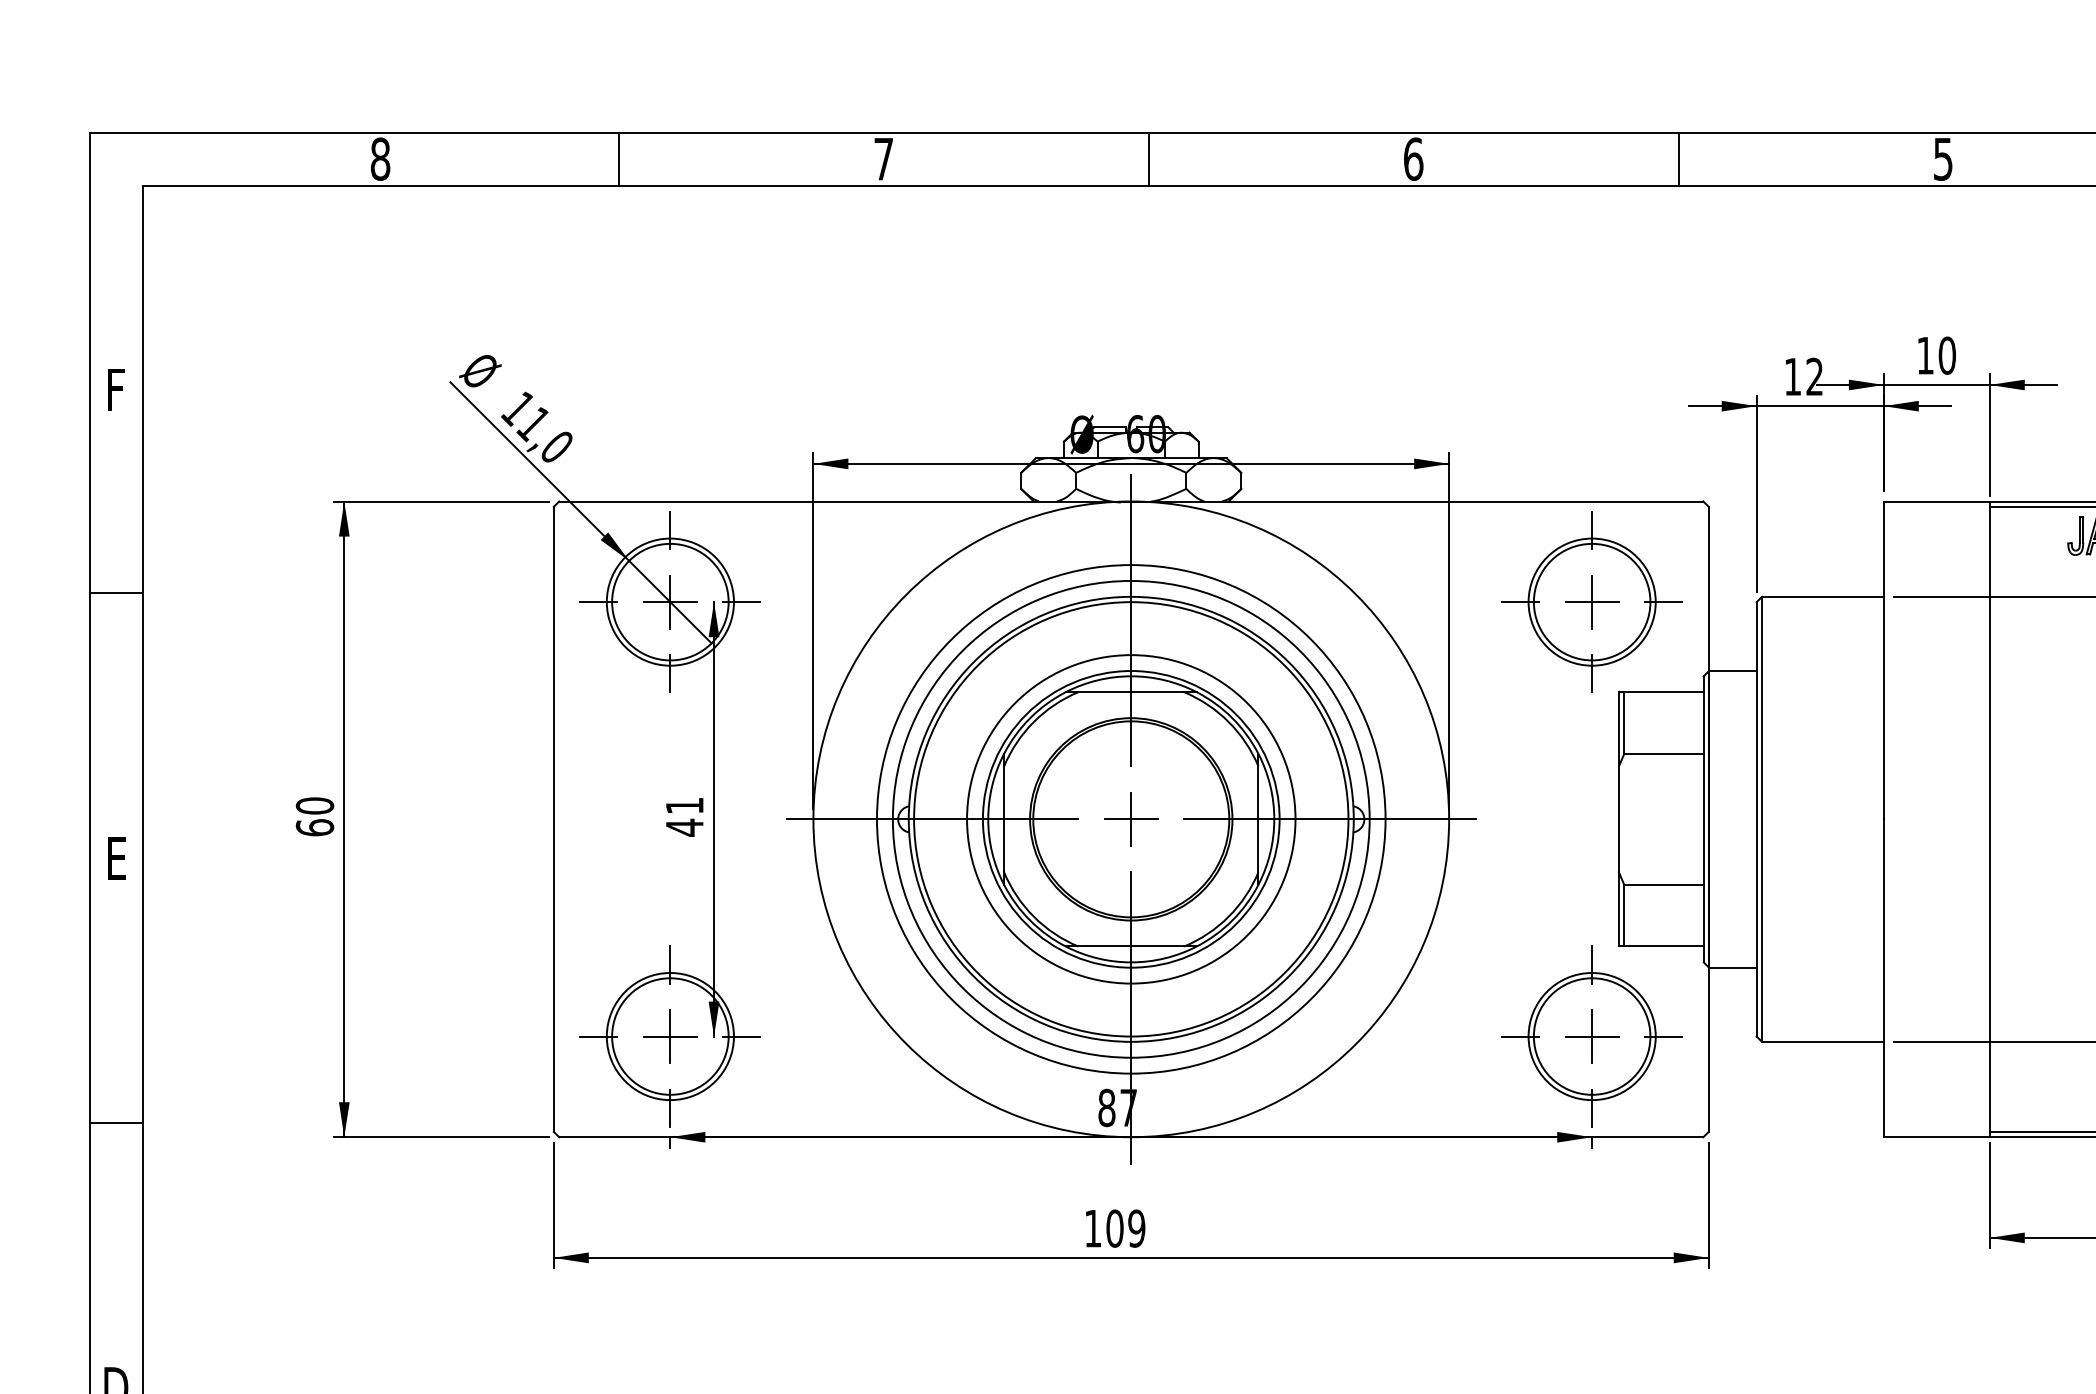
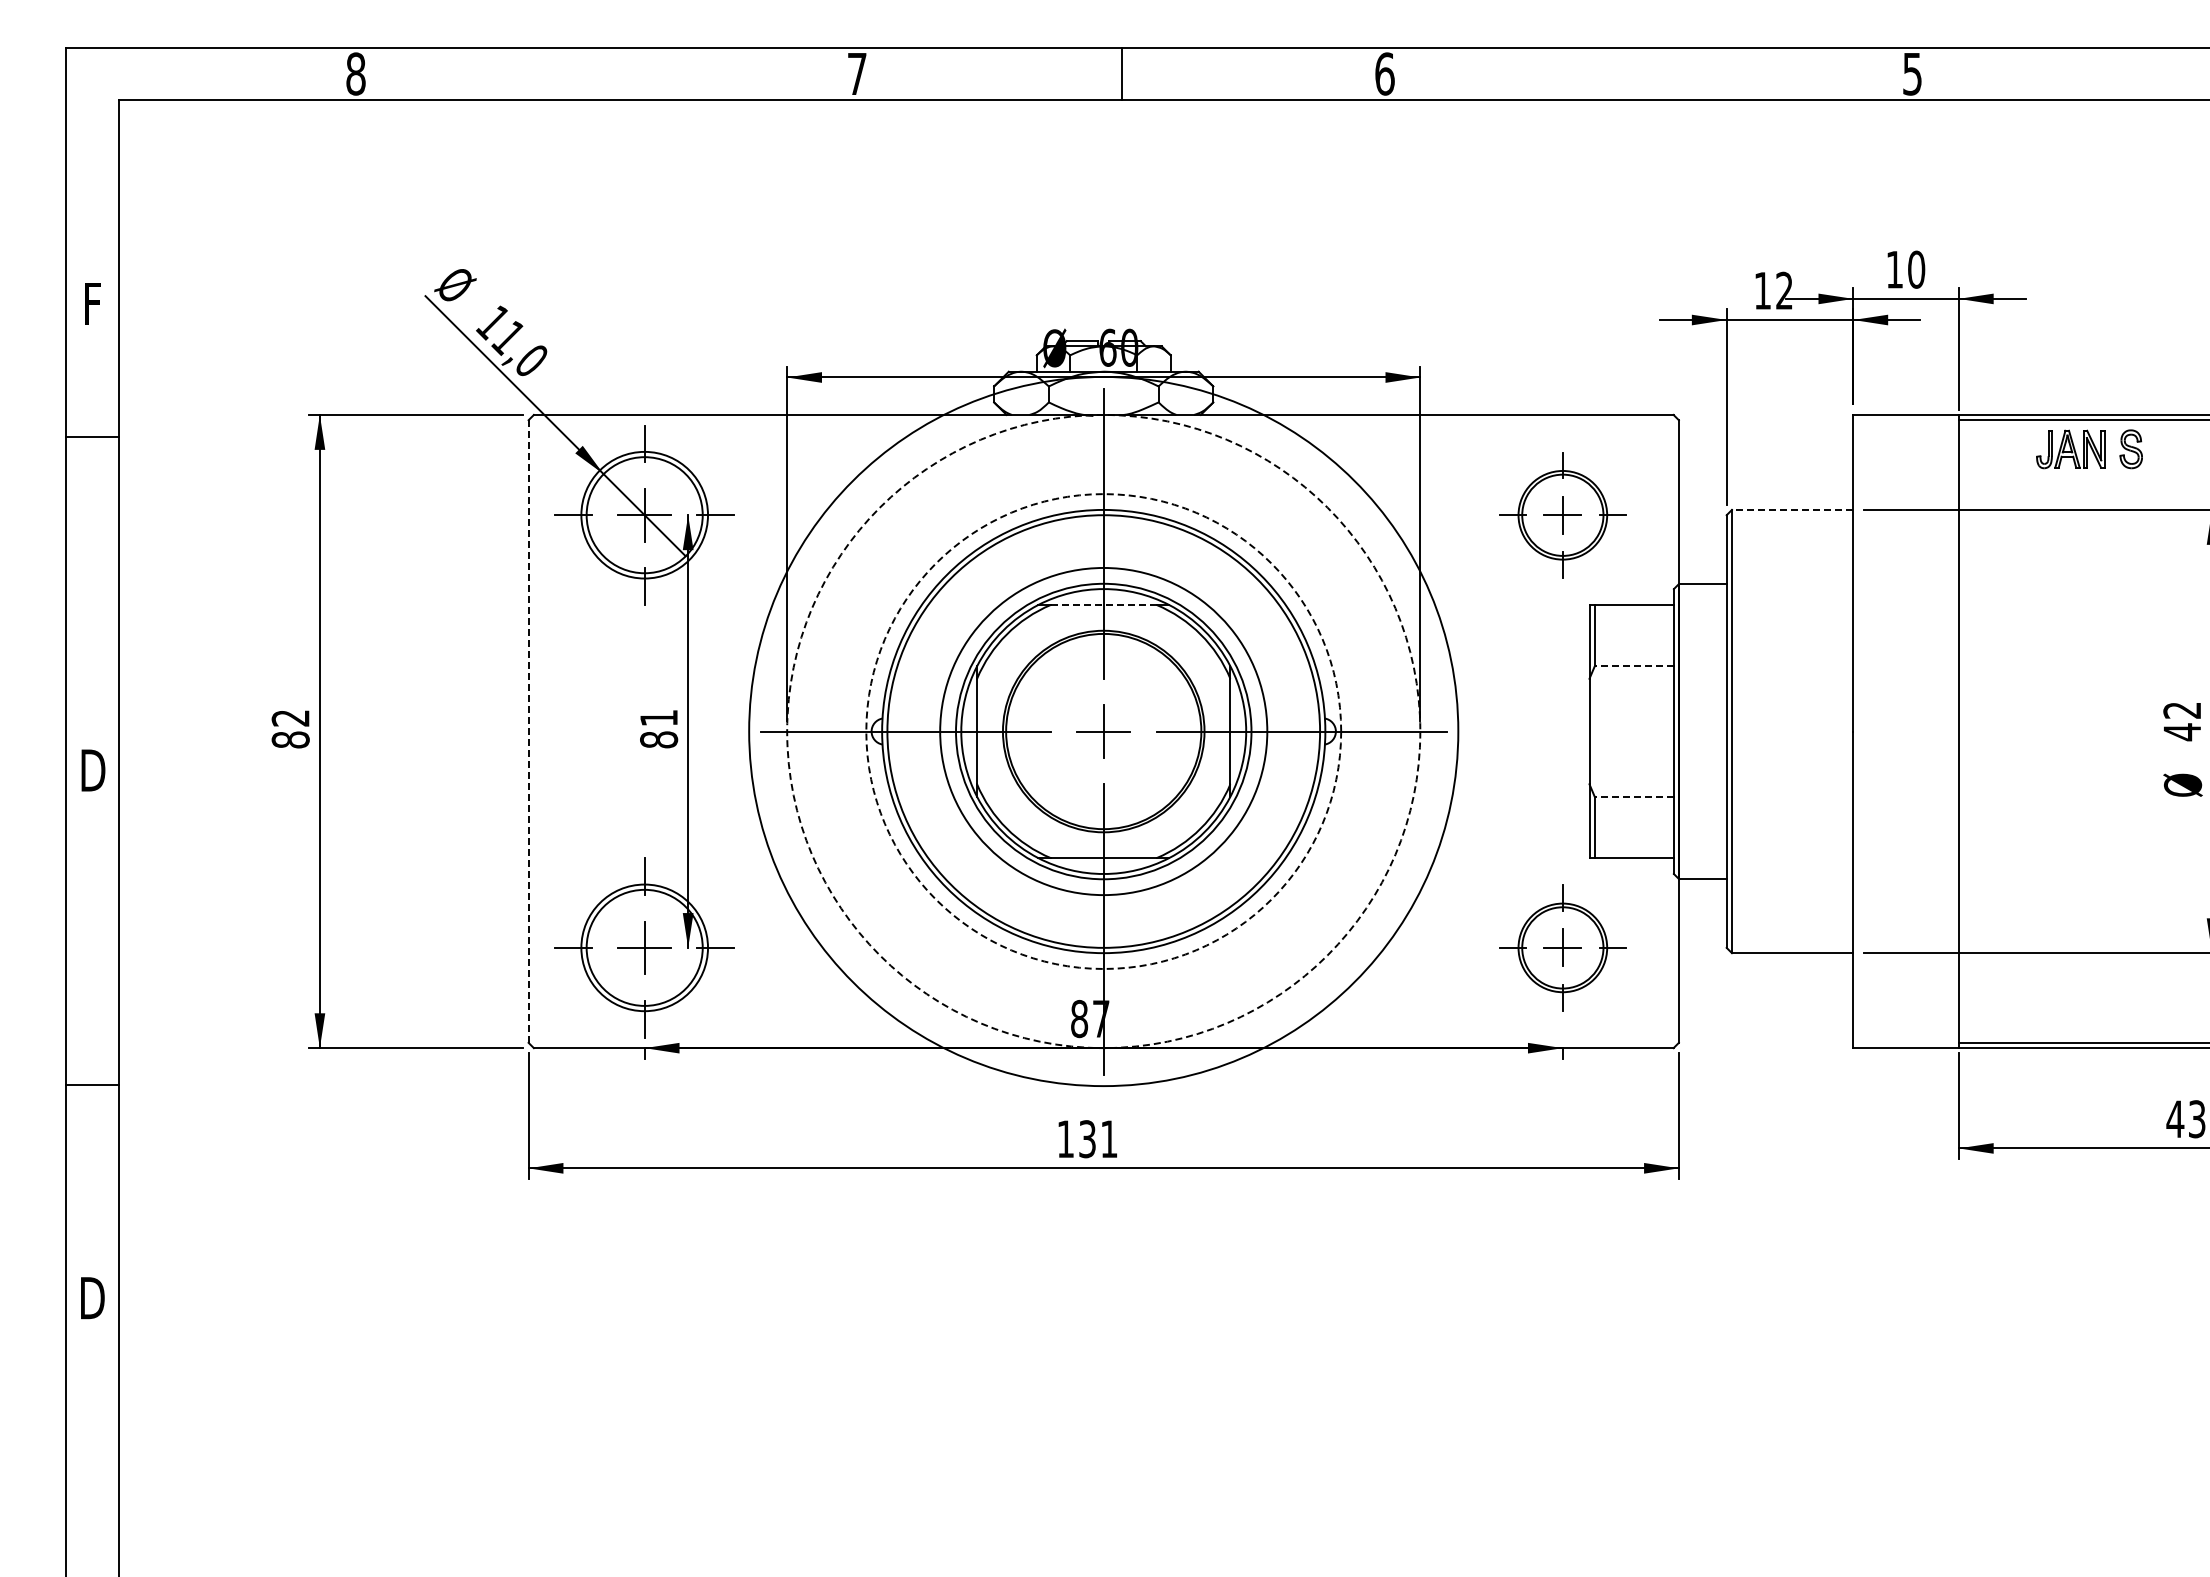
line: (618, 158) -> (593, 73), removed
line: (1679, 158) -> (1649, 73), removed
line: (115, 593) -> (92, 436), moved
line: (1822, 596) -> (1792, 509), solid -> dashed
part: (1591, 602) -> (1562, 515), size x0.7
line: (1131, 691) -> (1103, 604), solid -> dashed
line: (1664, 754) -> (1634, 666), solid -> dashed
text: (314, 816) -> (290, 728), 60 -> 82
circle: (1131, 819) -> (1103, 731), size x1.4
circle: (1131, 819) -> (1103, 731), solid -> dashed
circle: (1131, 819) -> (1103, 731), solid -> dashed
line: (553, 820) -> (528, 732), solid -> dashed
text: (685, 827) -> (659, 739), 41 -> 81
text: (116, 858) -> (93, 770), E -> D
line: (1664, 884) -> (1634, 796), solid -> dashed
part: (1591, 1036) -> (1562, 947), size x0.7
line: (115, 1123) -> (92, 1085), moved
text: (1126, 1228) -> (1098, 1139), 109 -> 131

